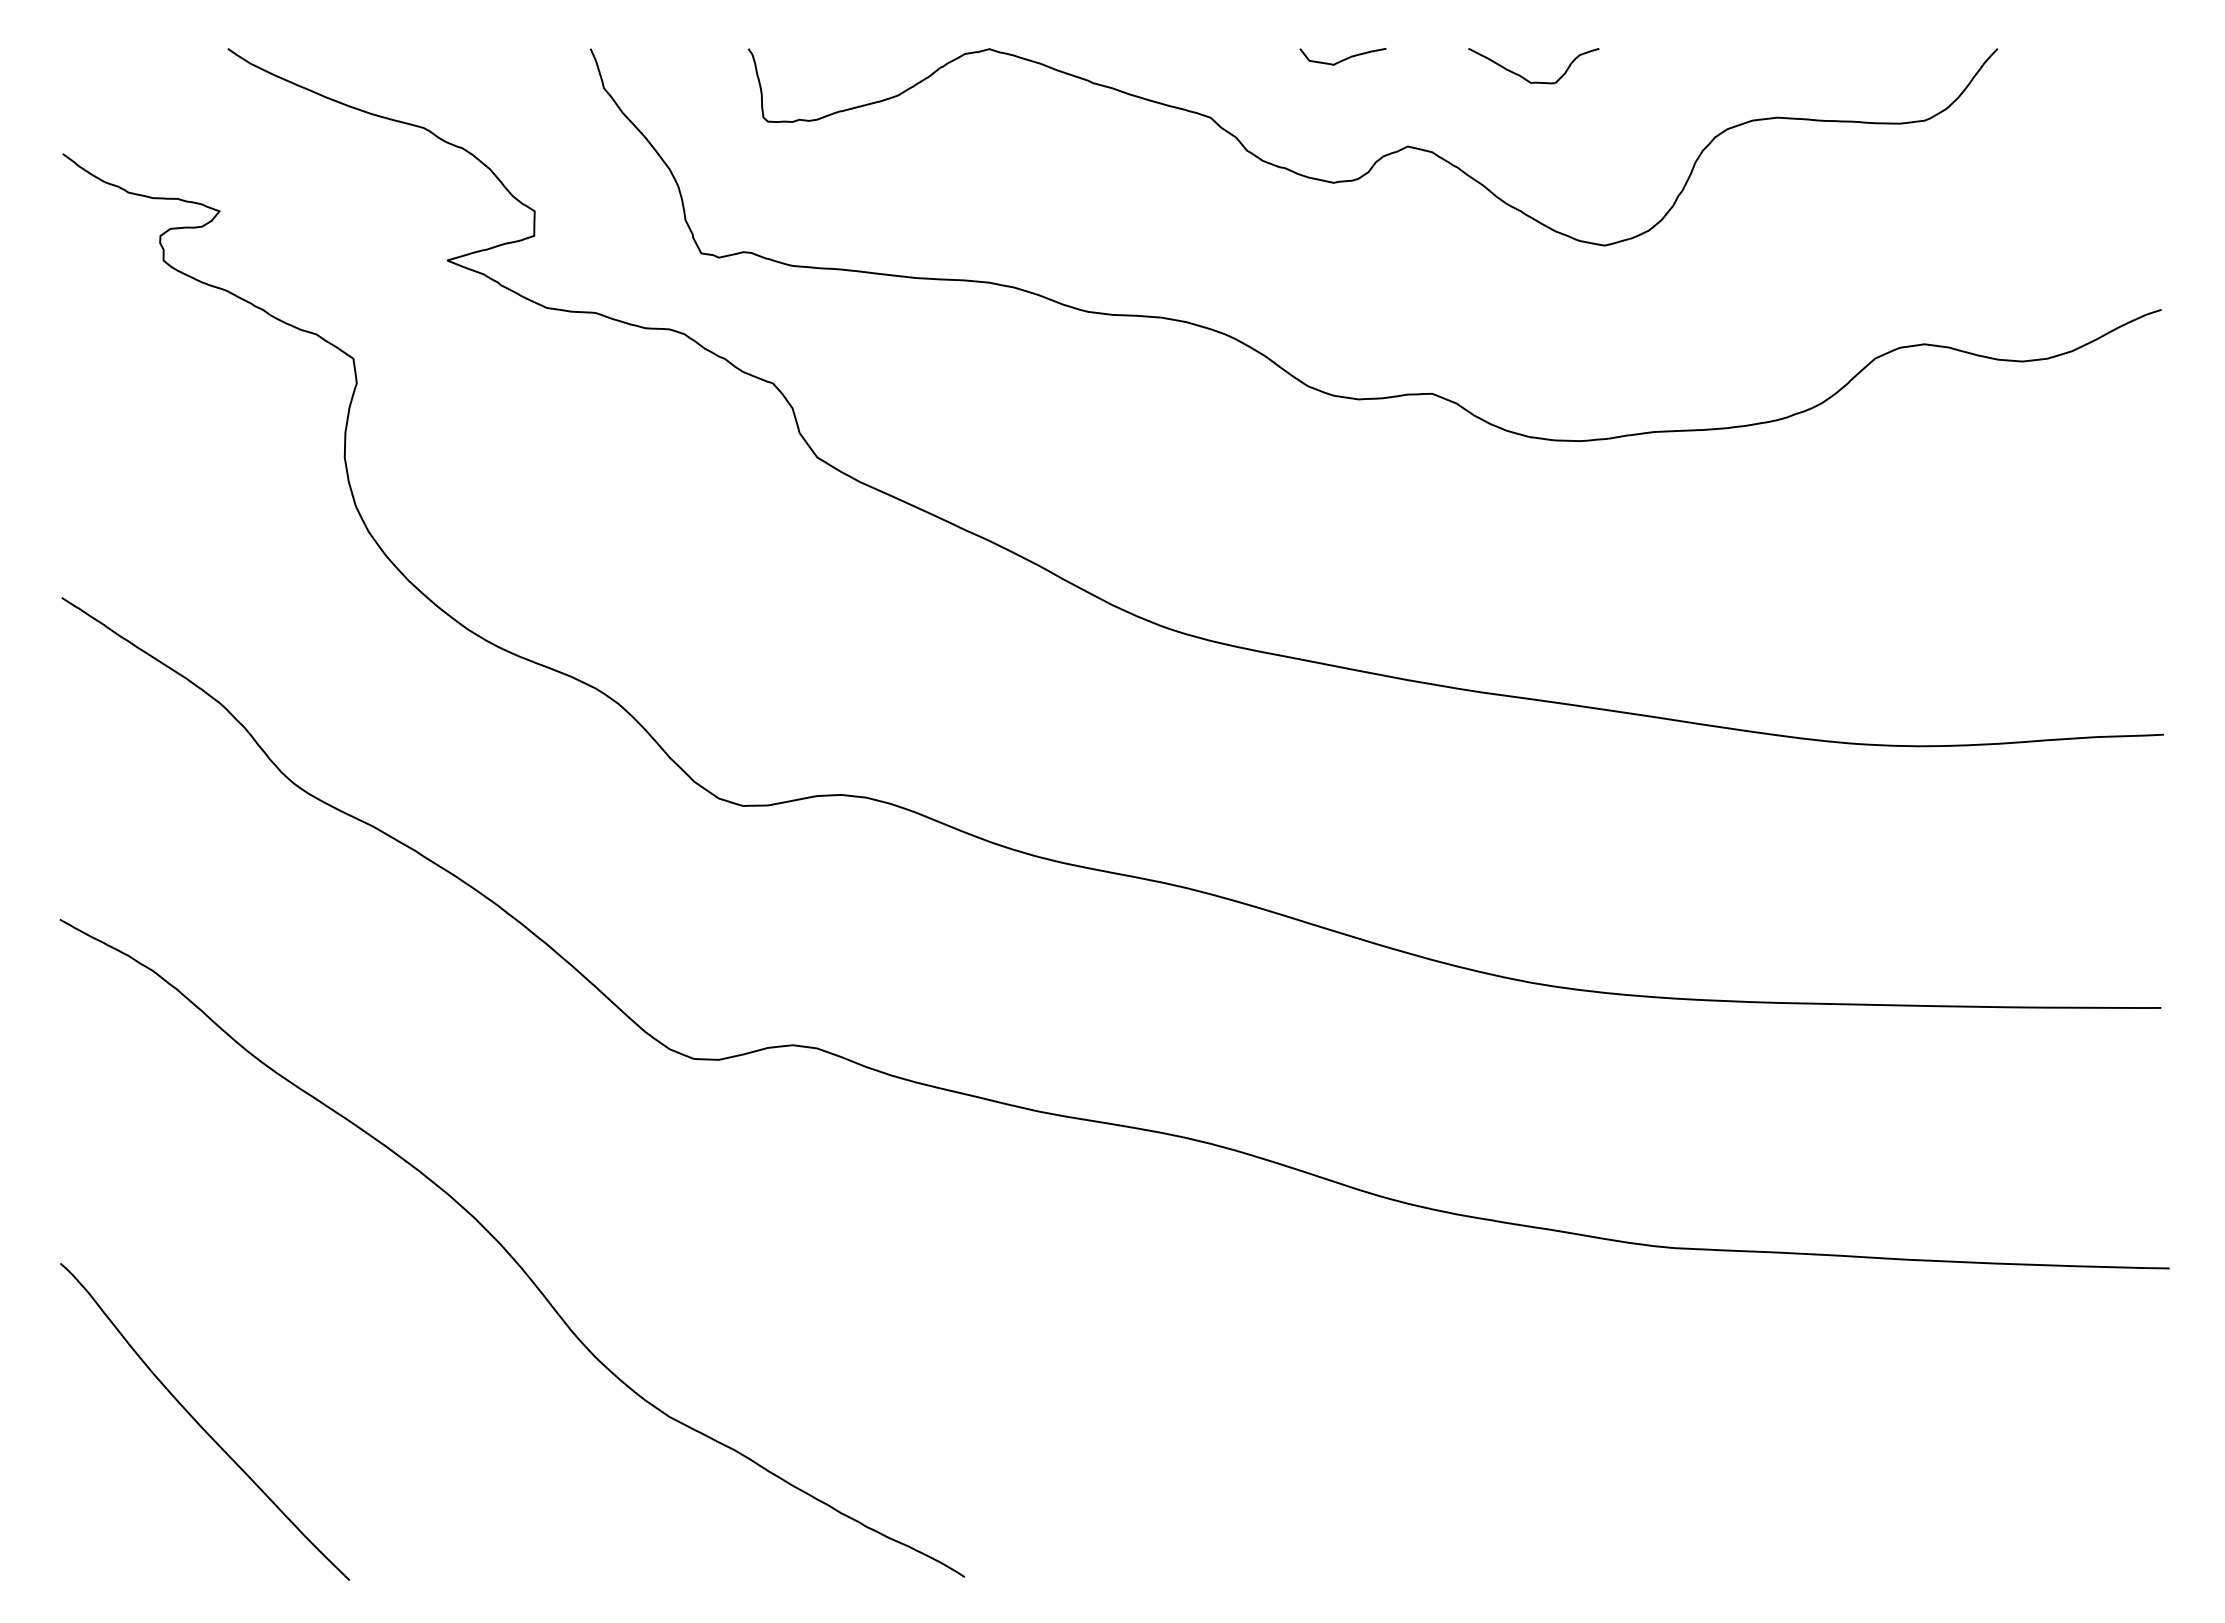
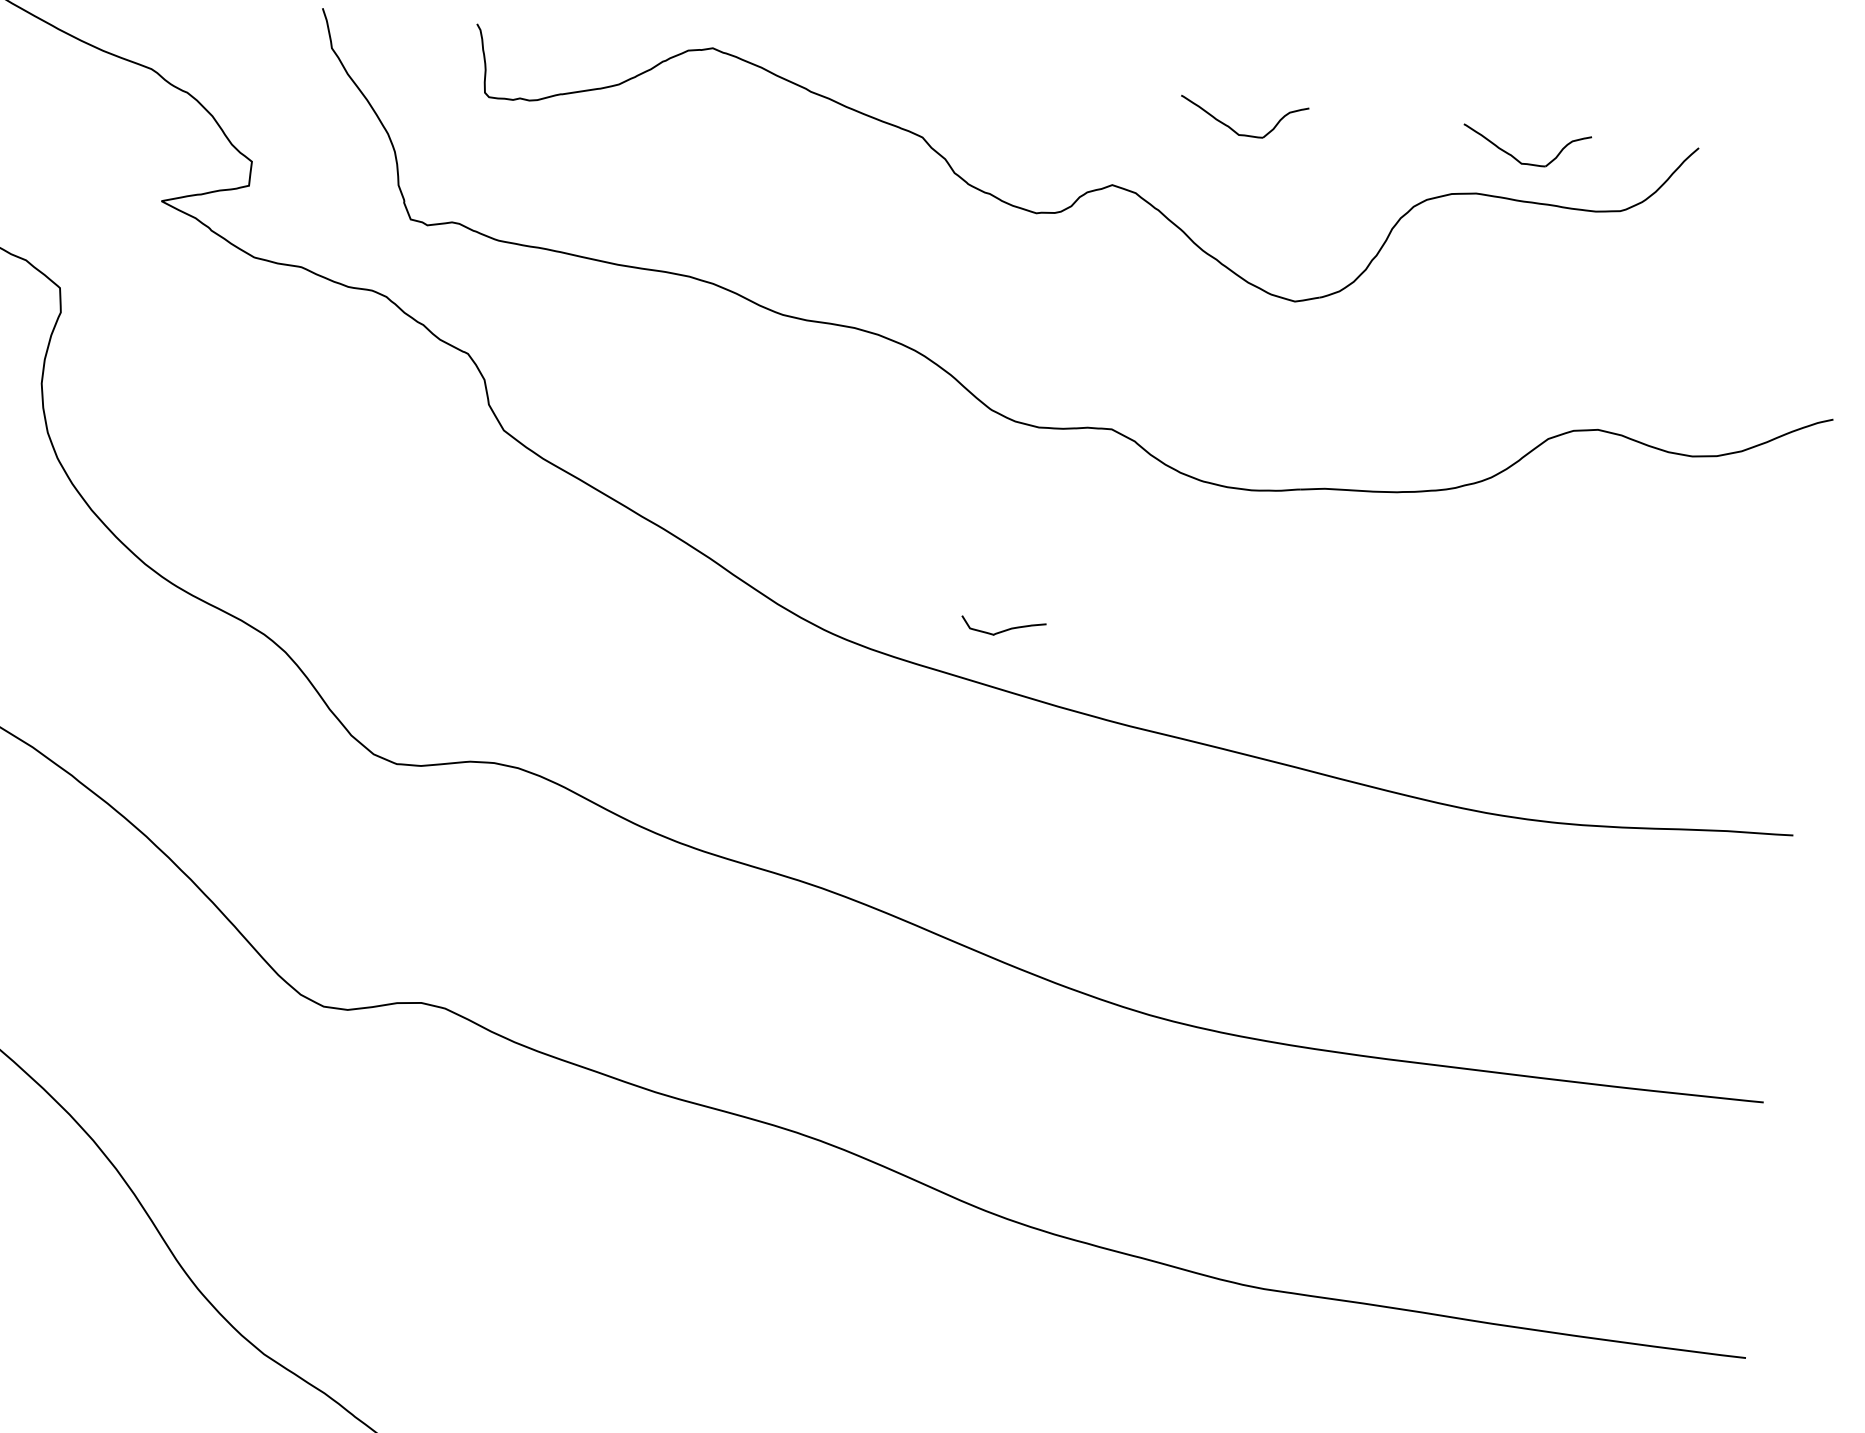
curve: (1344, 58) -> (1004, 629), moved
part: (1813, 77) -> (1515, 157), added

